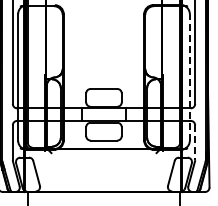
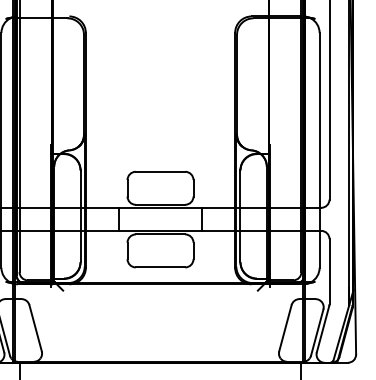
line: (189, 76) -> (319, 148), dashed -> solid
line: (195, 143) -> (330, 272), dashed -> solid

